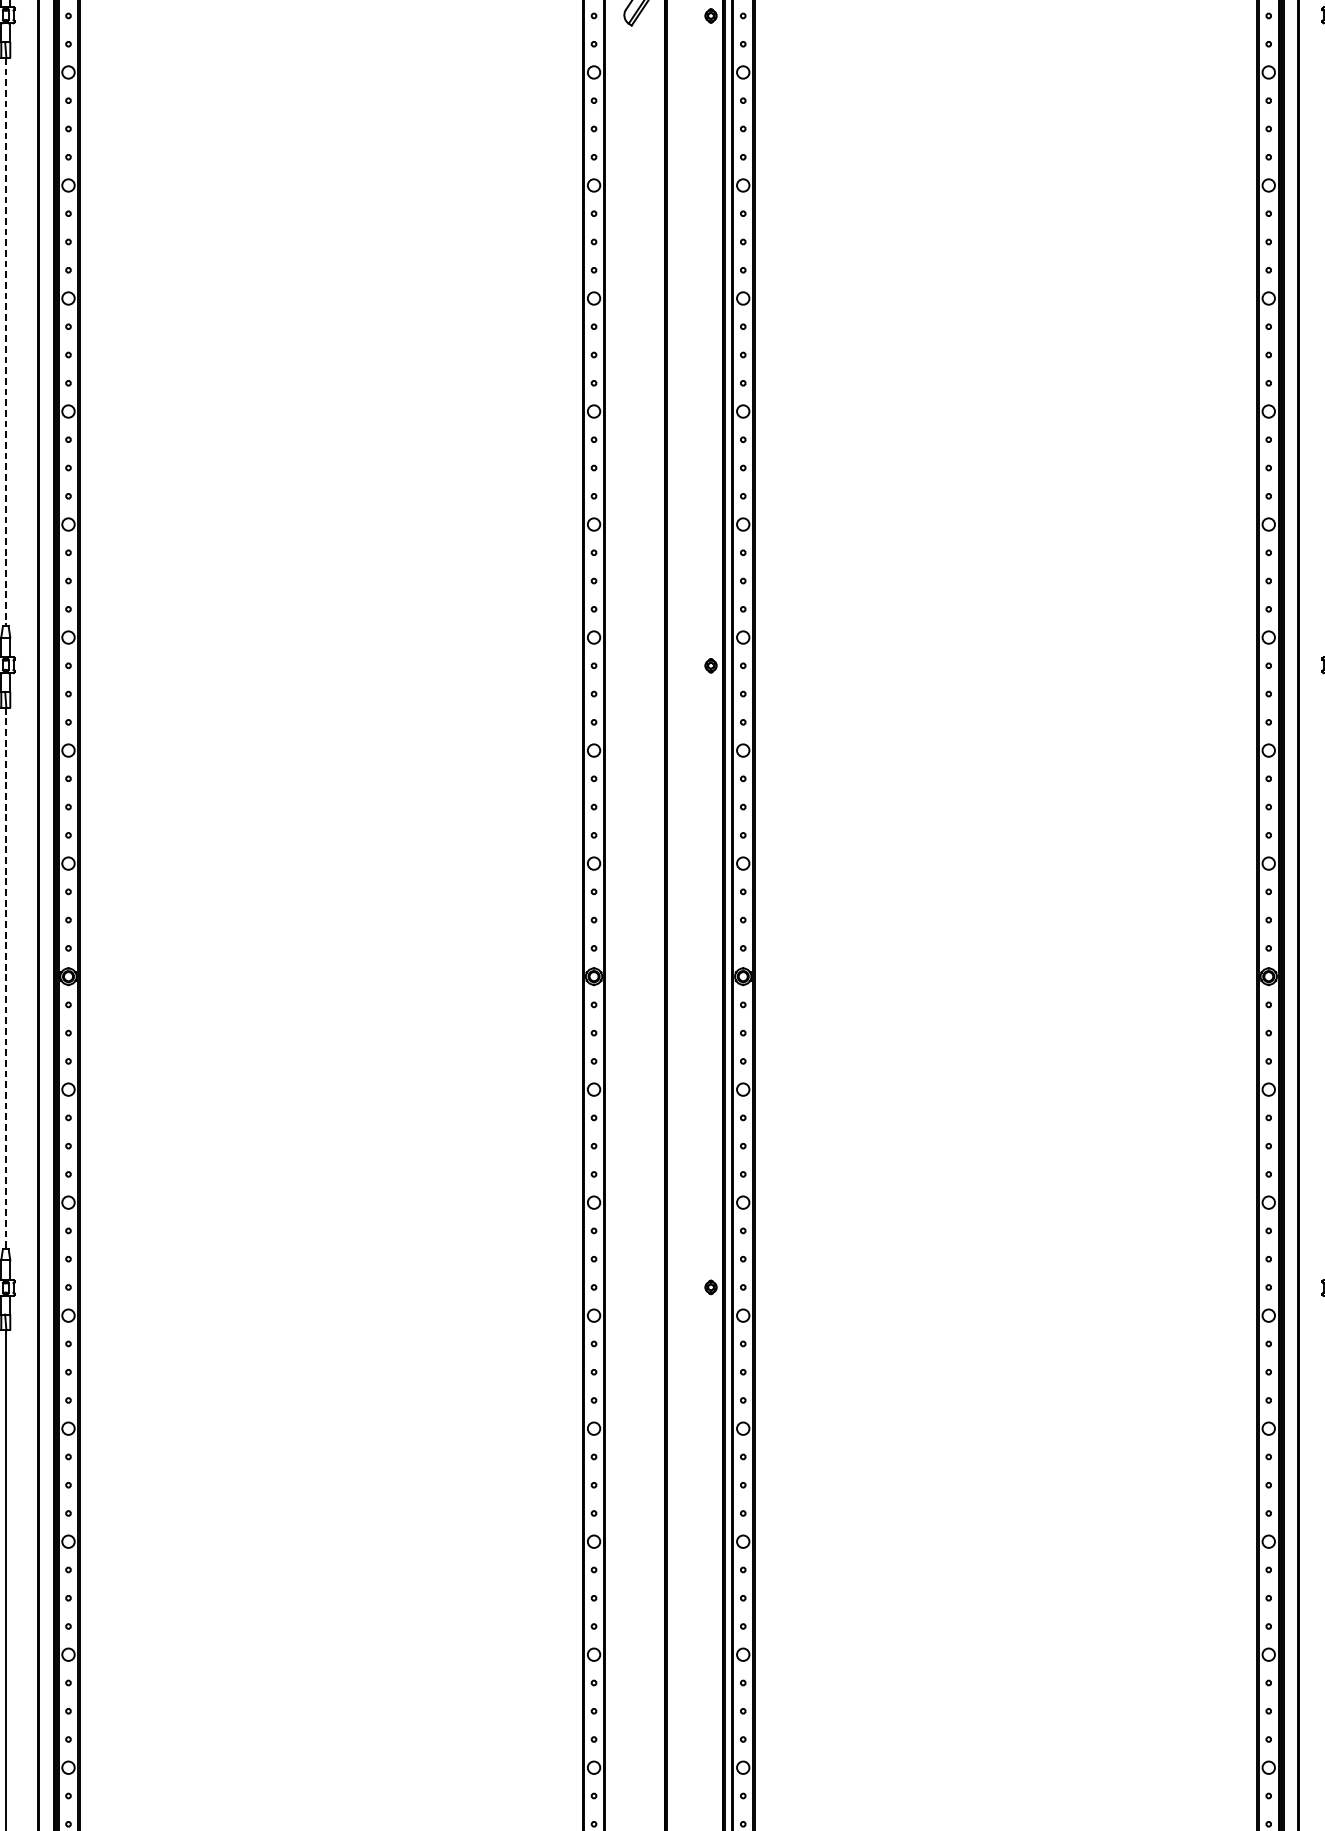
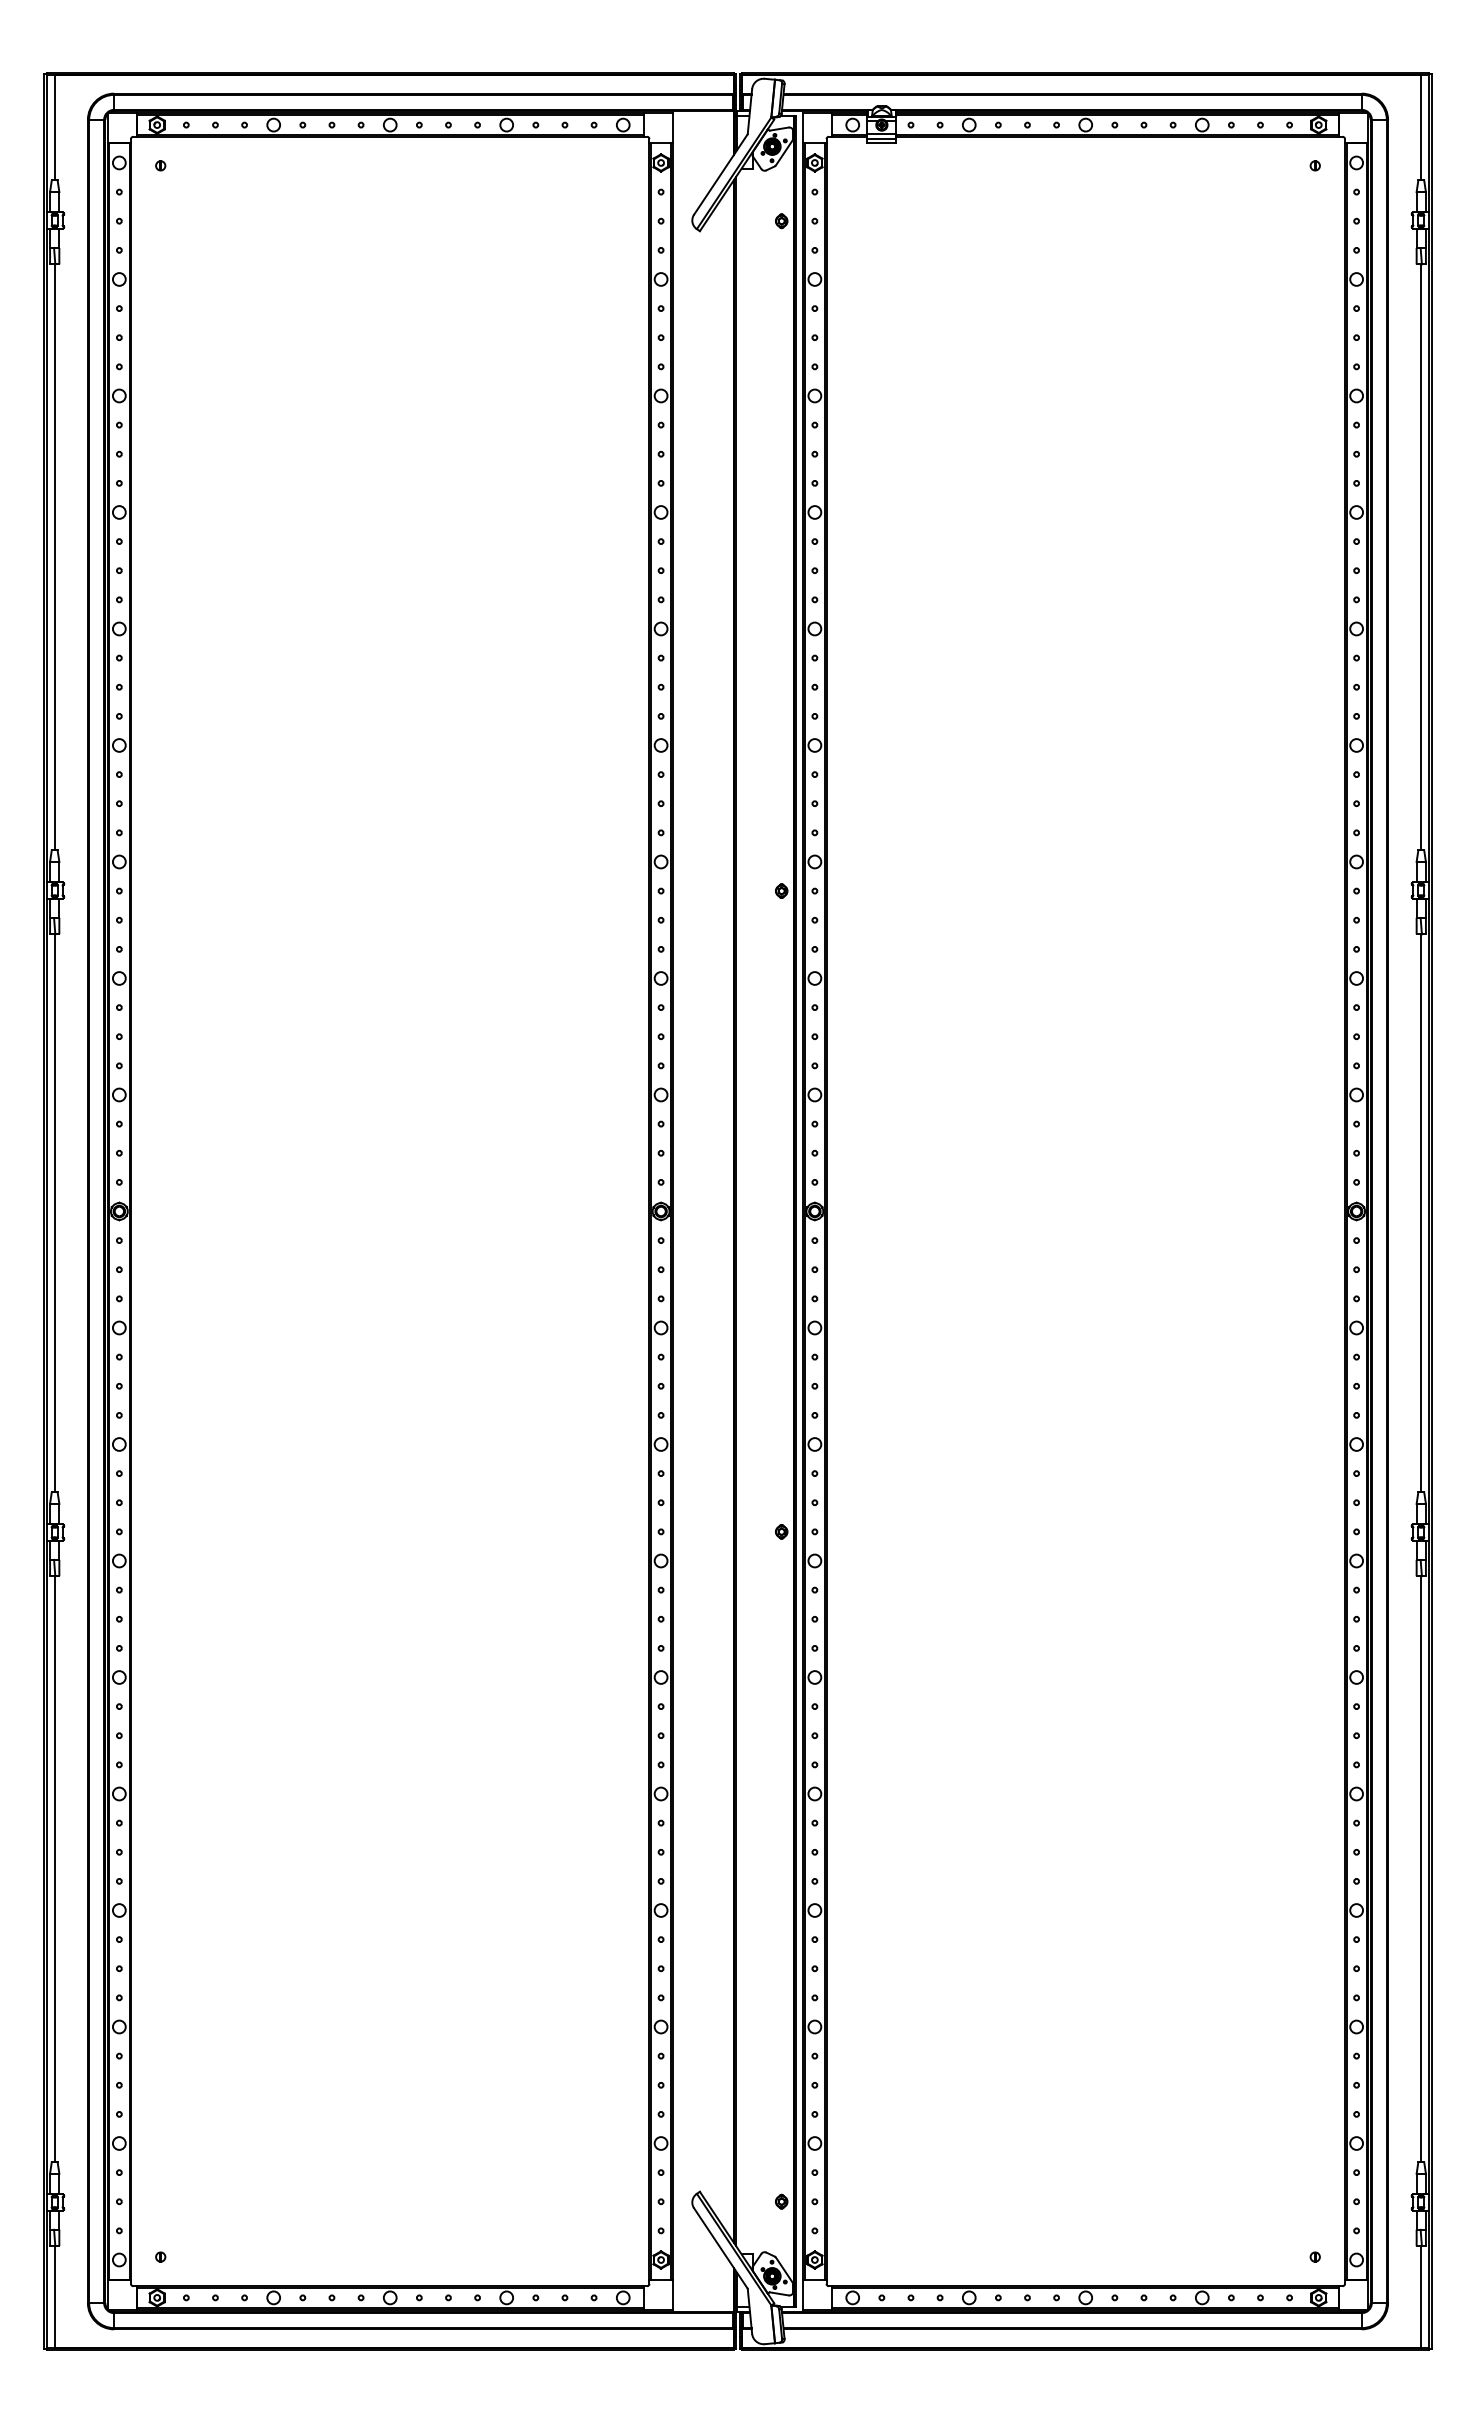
line: (6, 342) -> (55, 557), dashed -> solid
line: (6, 978) -> (55, 1213), dashed -> solid

